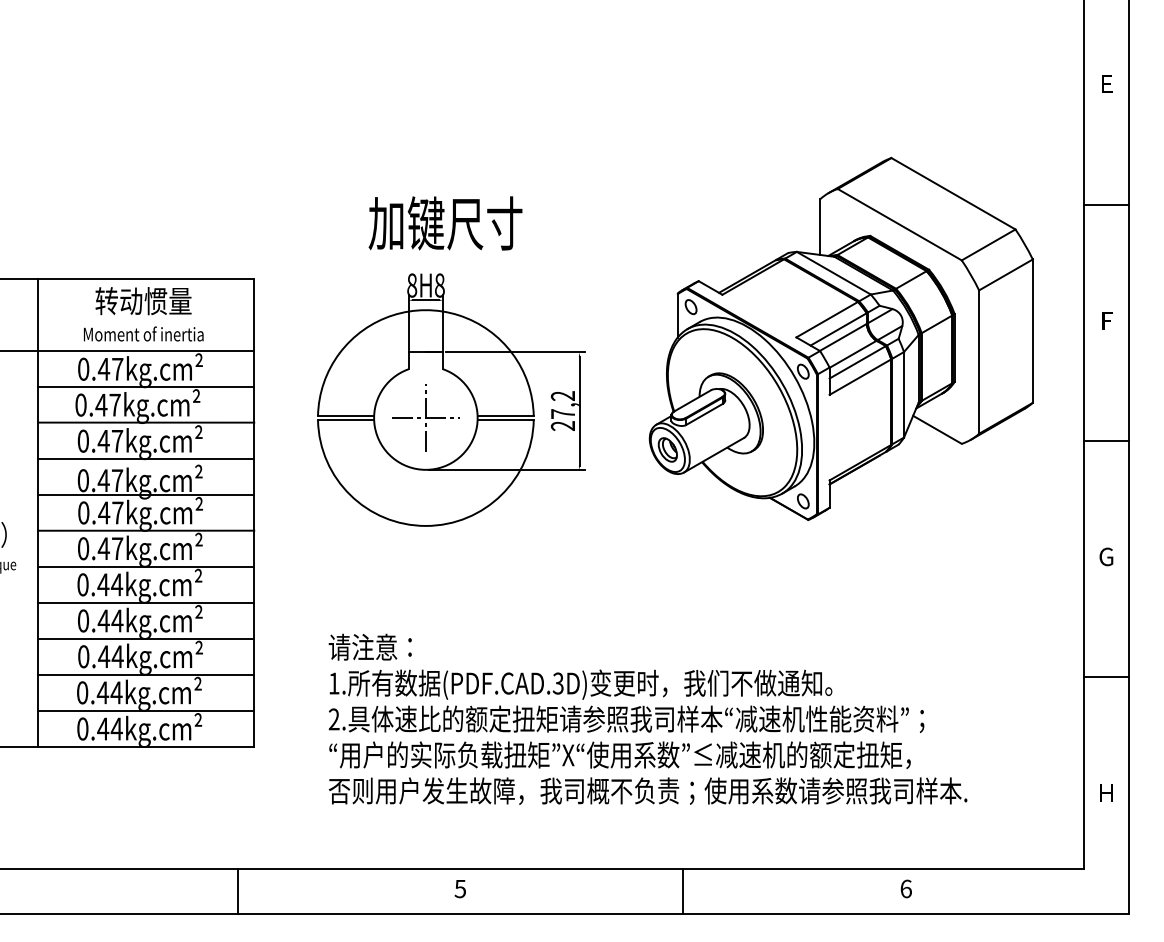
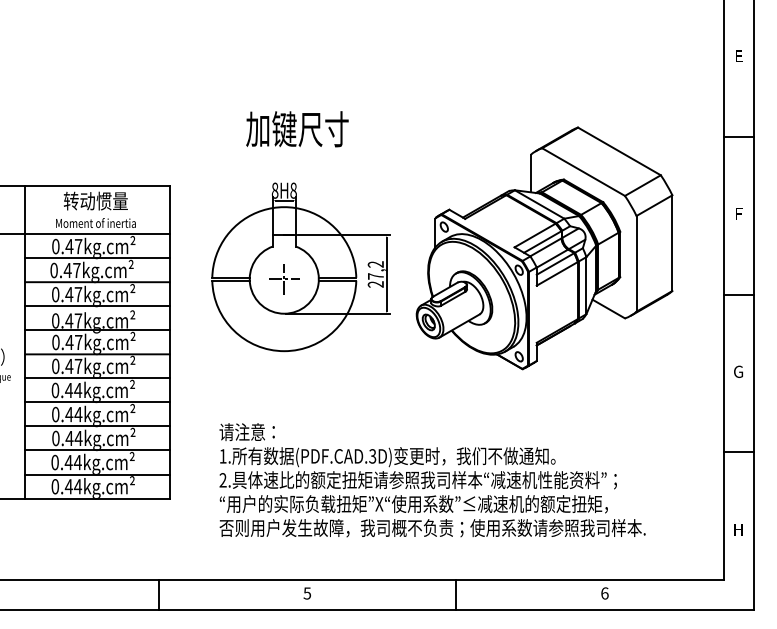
text: (445, 223) -> (297, 129), moved
part: (841, 339) -> (544, 248), moved
part: (426, 418) -> (284, 279), size x0.7

